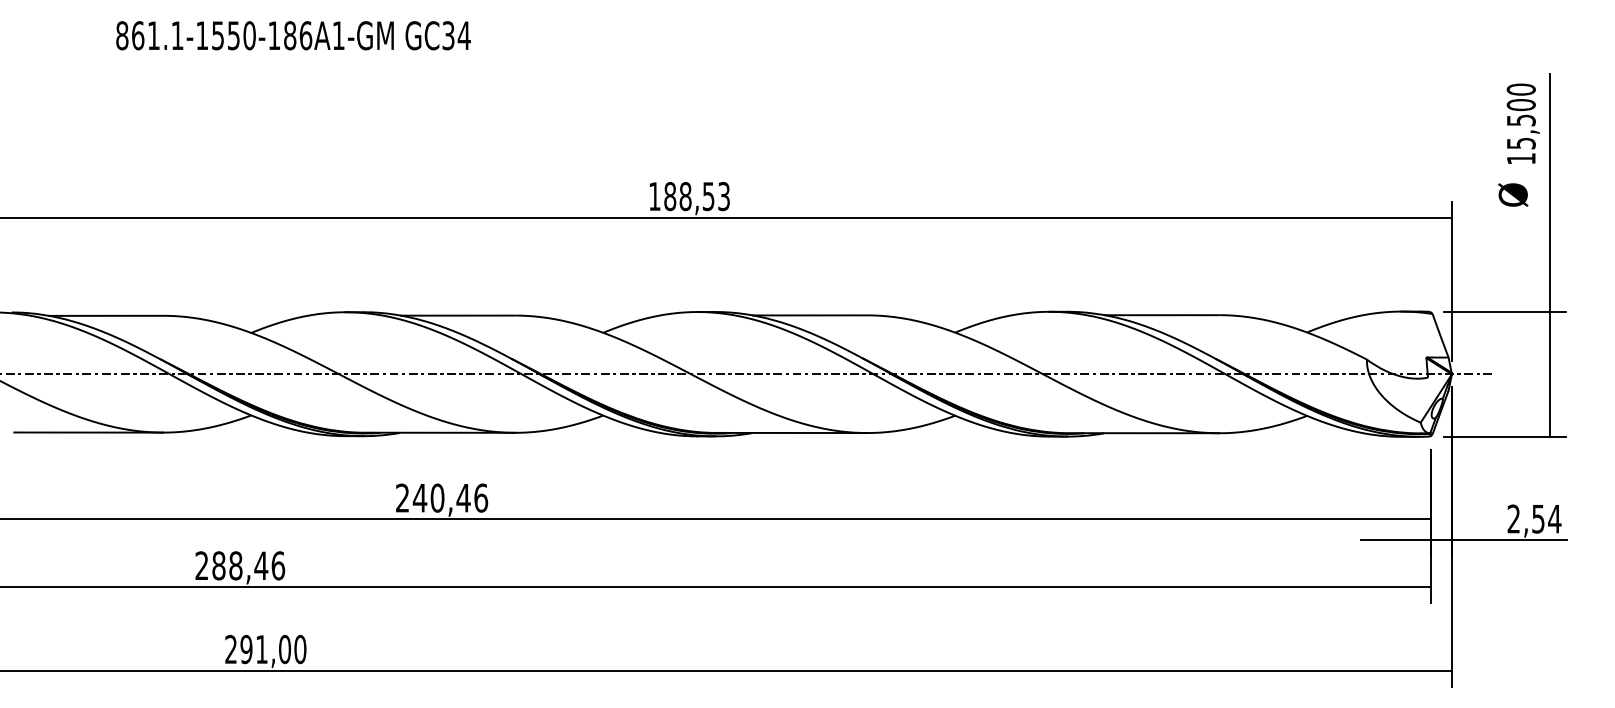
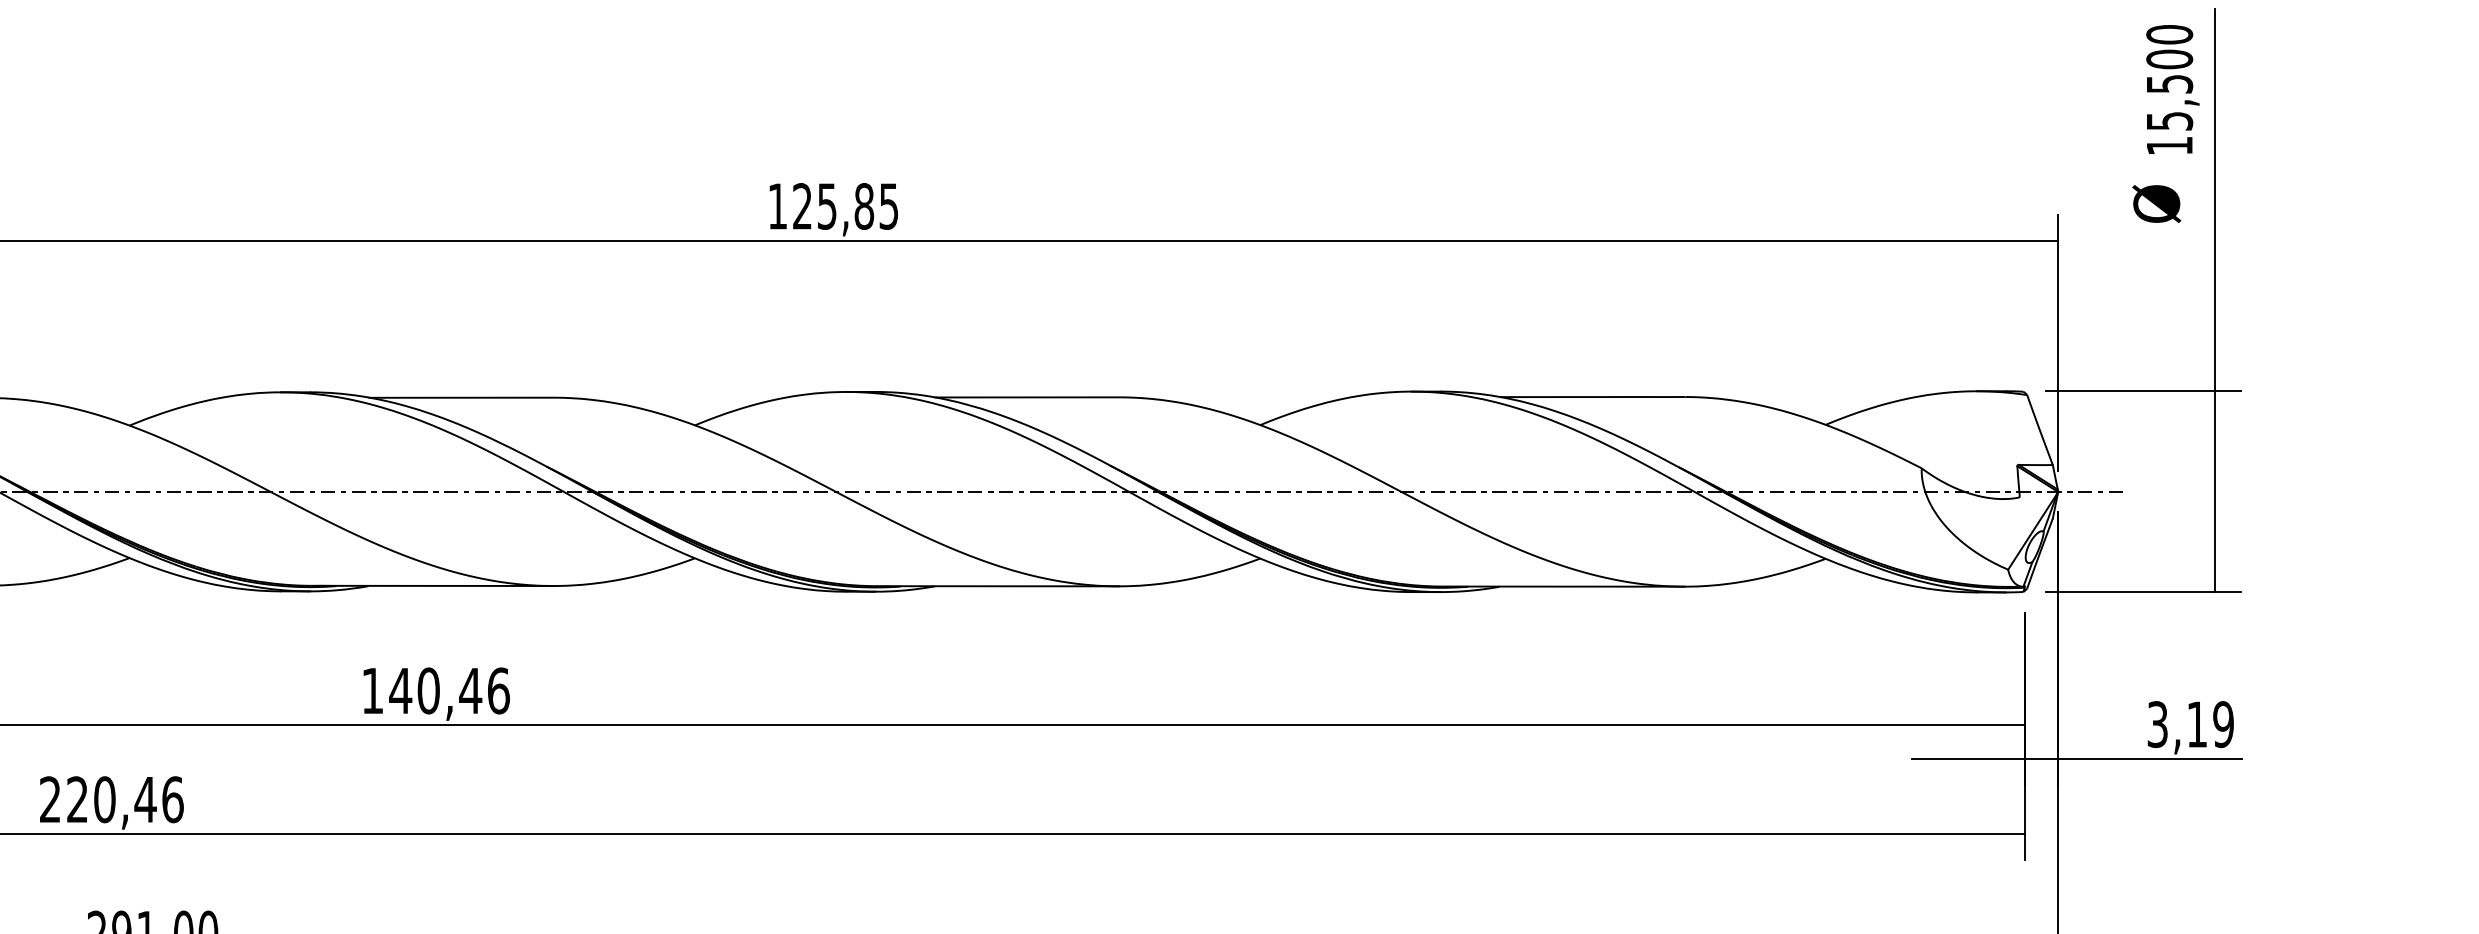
text: (696, 196) -> (844, 206), 188,53 -> 125,85
text: (402, 497) -> (372, 689), 240,46 -> 140,46
text: (1534, 518) -> (2190, 723), 2,54 -> 3,19
text: (227, 565) -> (91, 799), 288,46 -> 220,46

